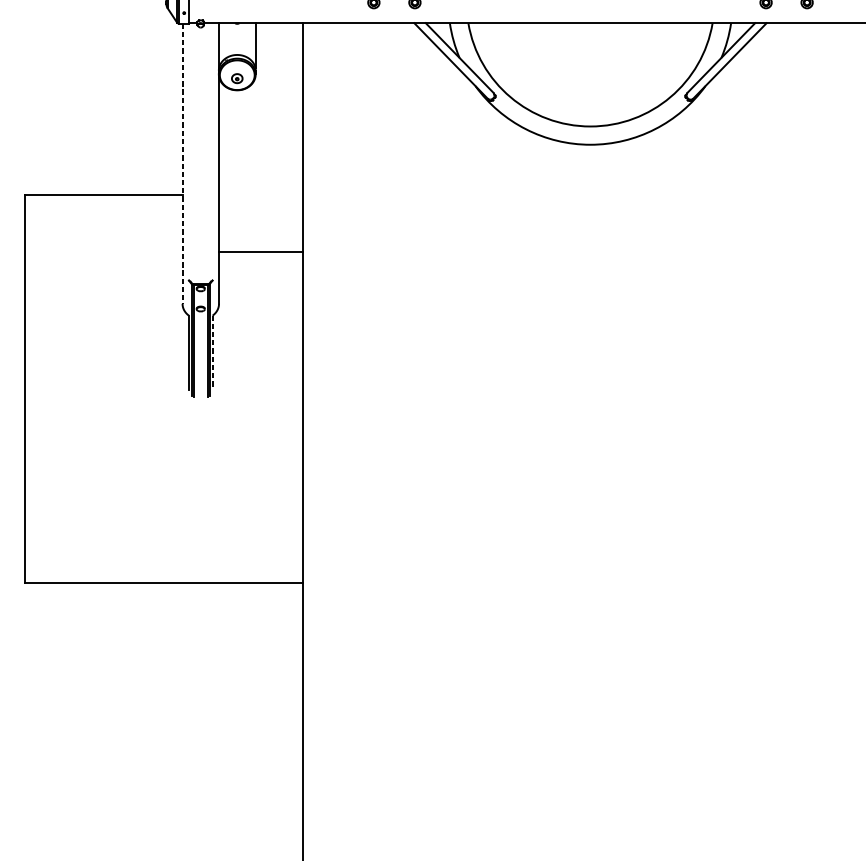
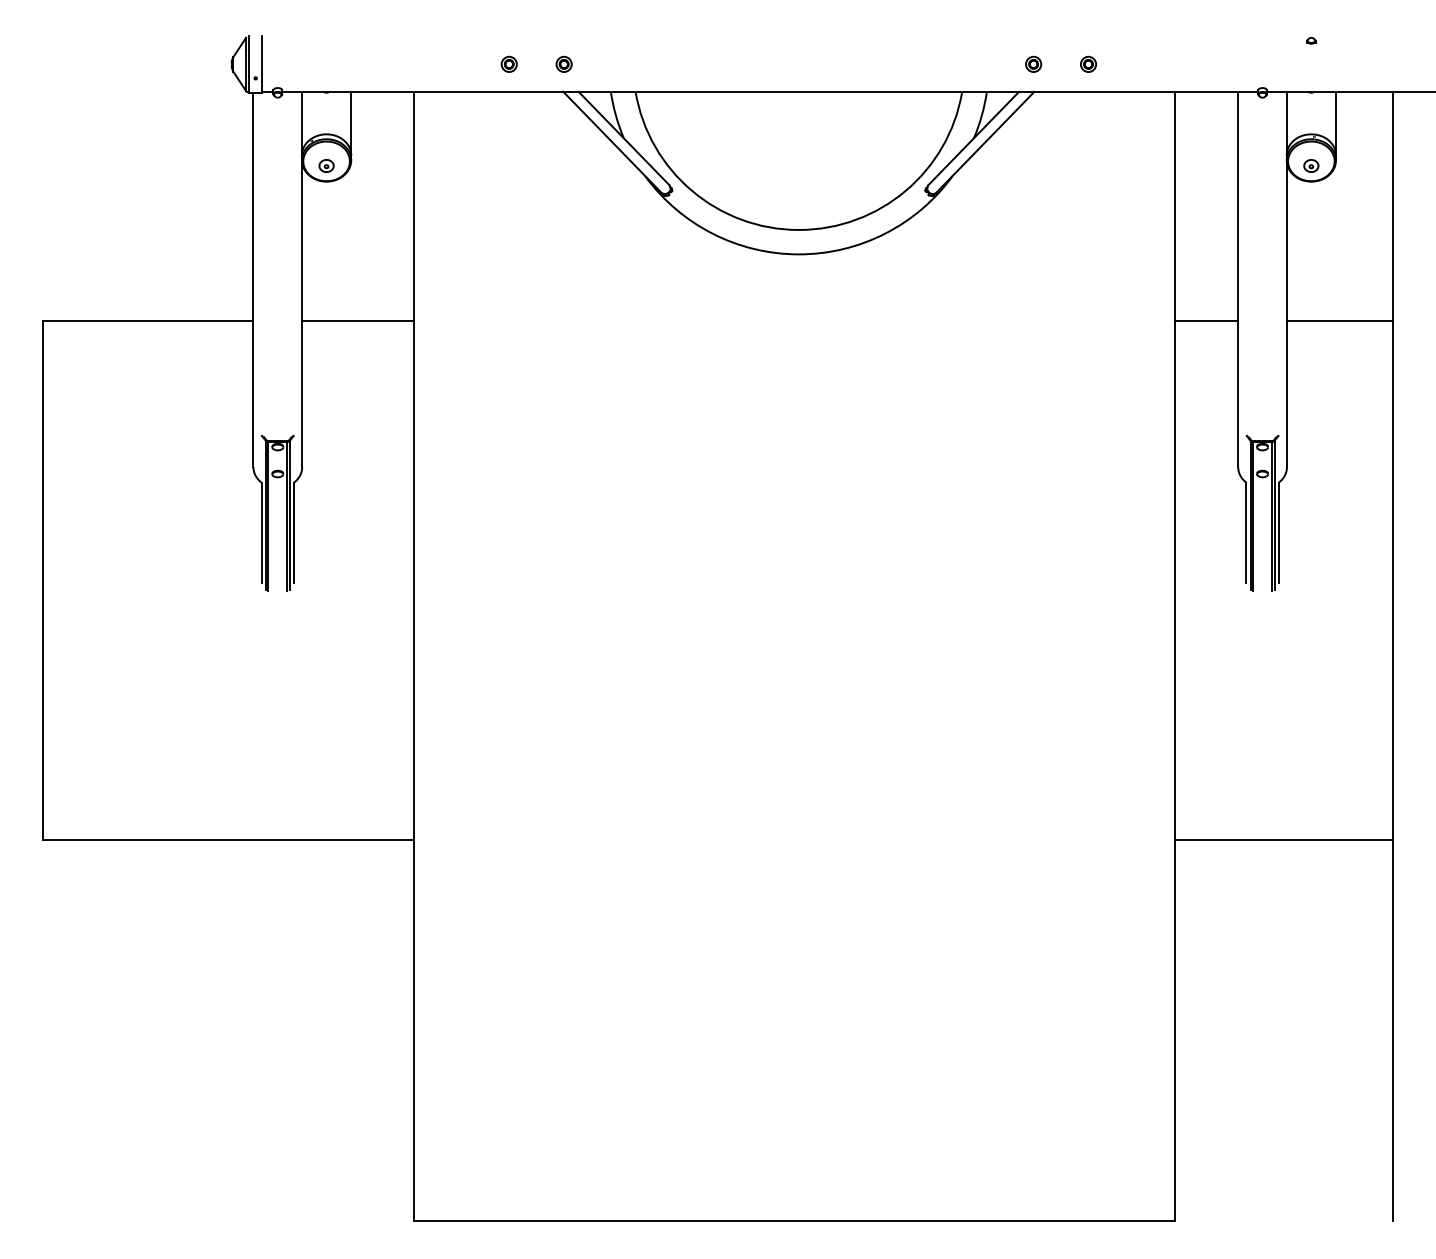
line: (182, 164) -> (253, 280), dashed -> solid
line: (261, 251) -> (358, 321), moved
line: (213, 352) -> (294, 532), dashed -> solid

